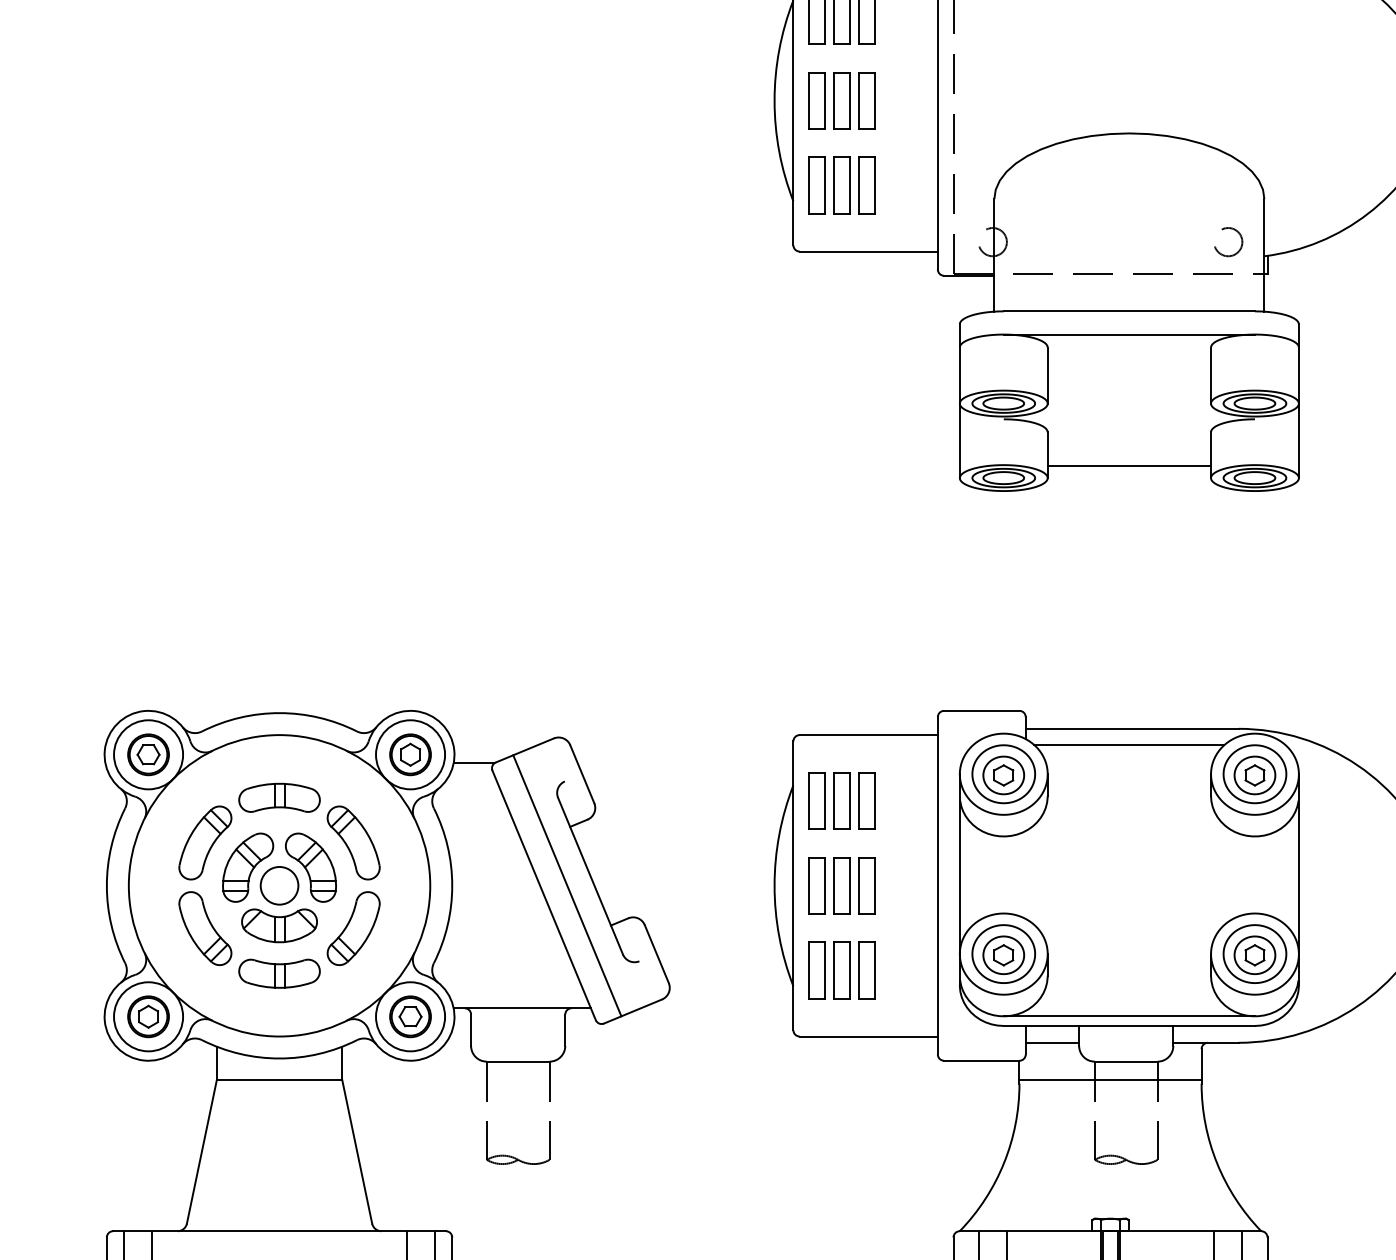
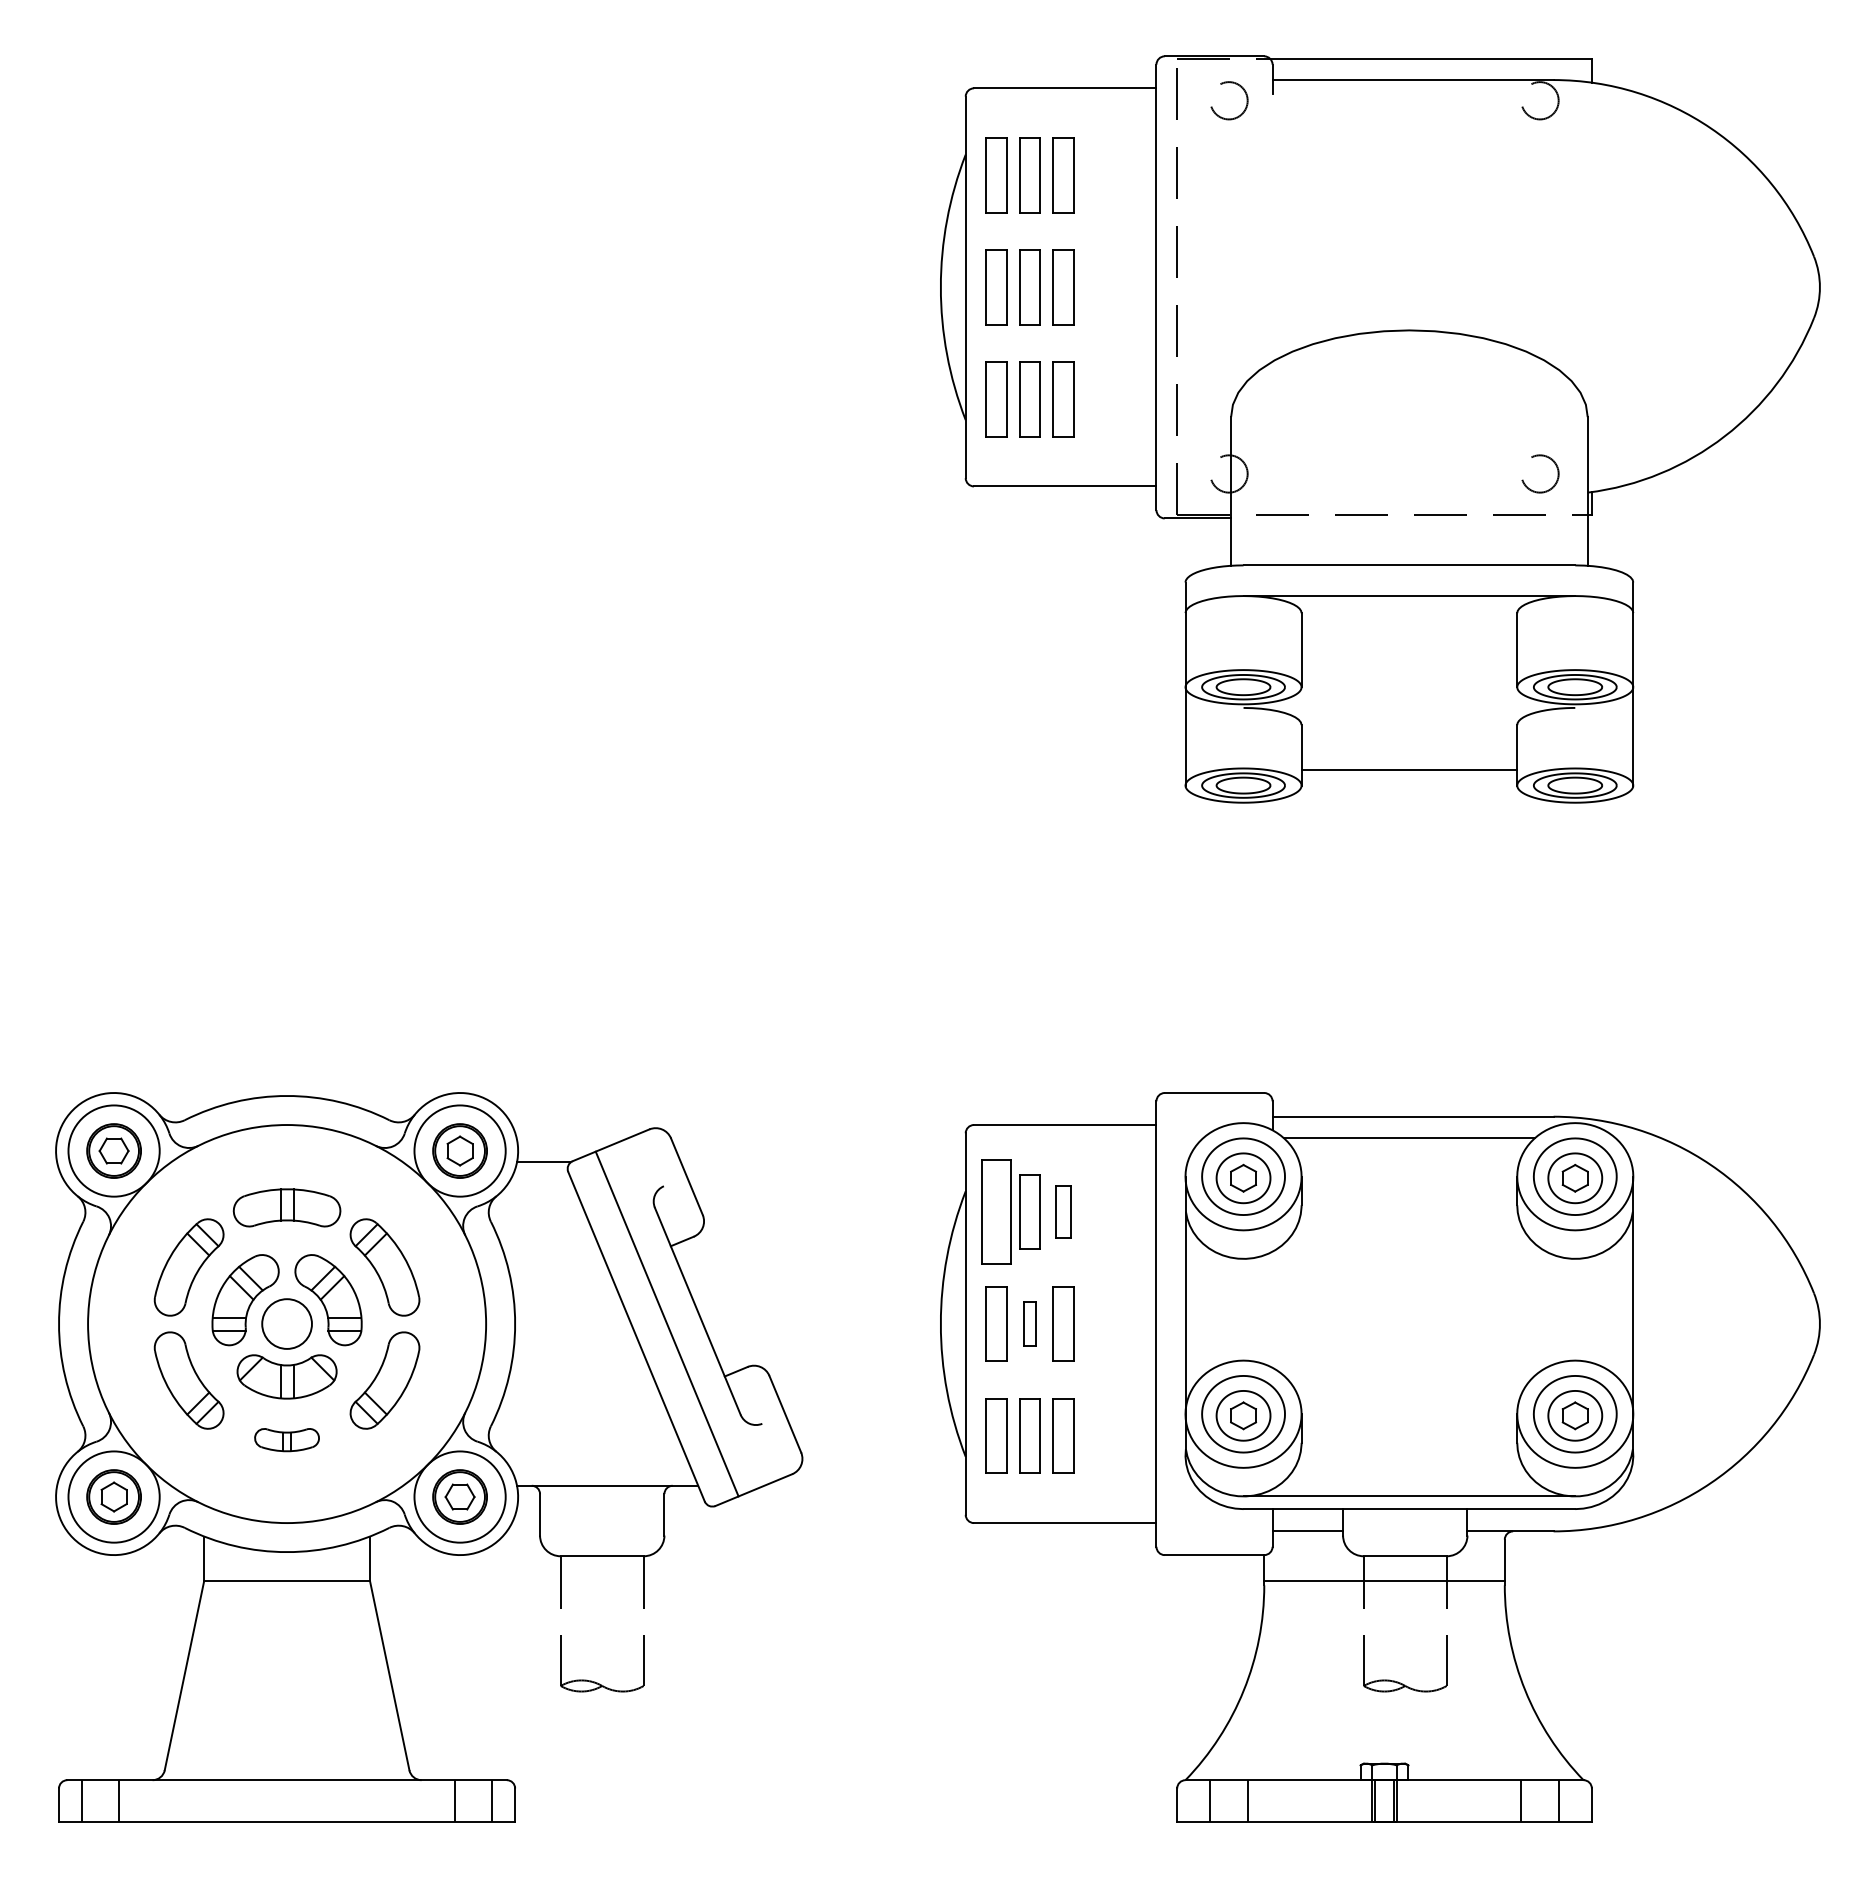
part: (816, 800) -> (996, 1211), size x1.4
part: (867, 800) -> (1063, 1211), size x0.7
part: (841, 885) -> (1029, 1323), size x0.6
part: (279, 973) -> (286, 1439), size x0.6

